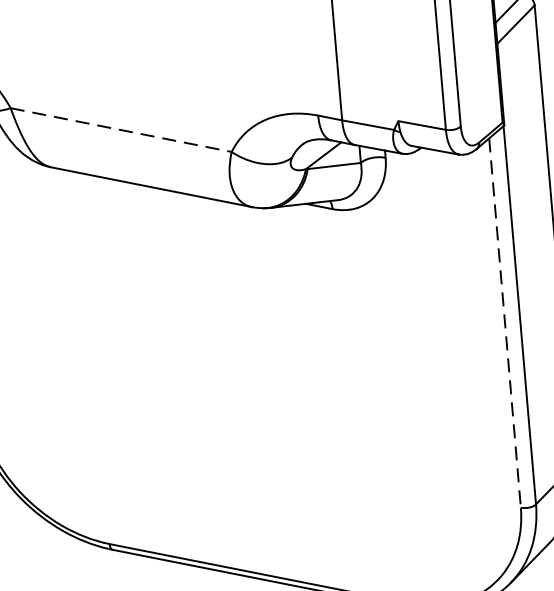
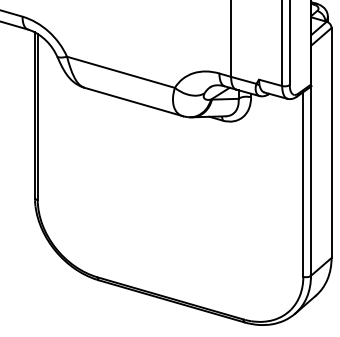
line: (122, 130) -> (121, 72), dashed -> solid
line: (505, 323) -> (303, 184), dashed -> solid

